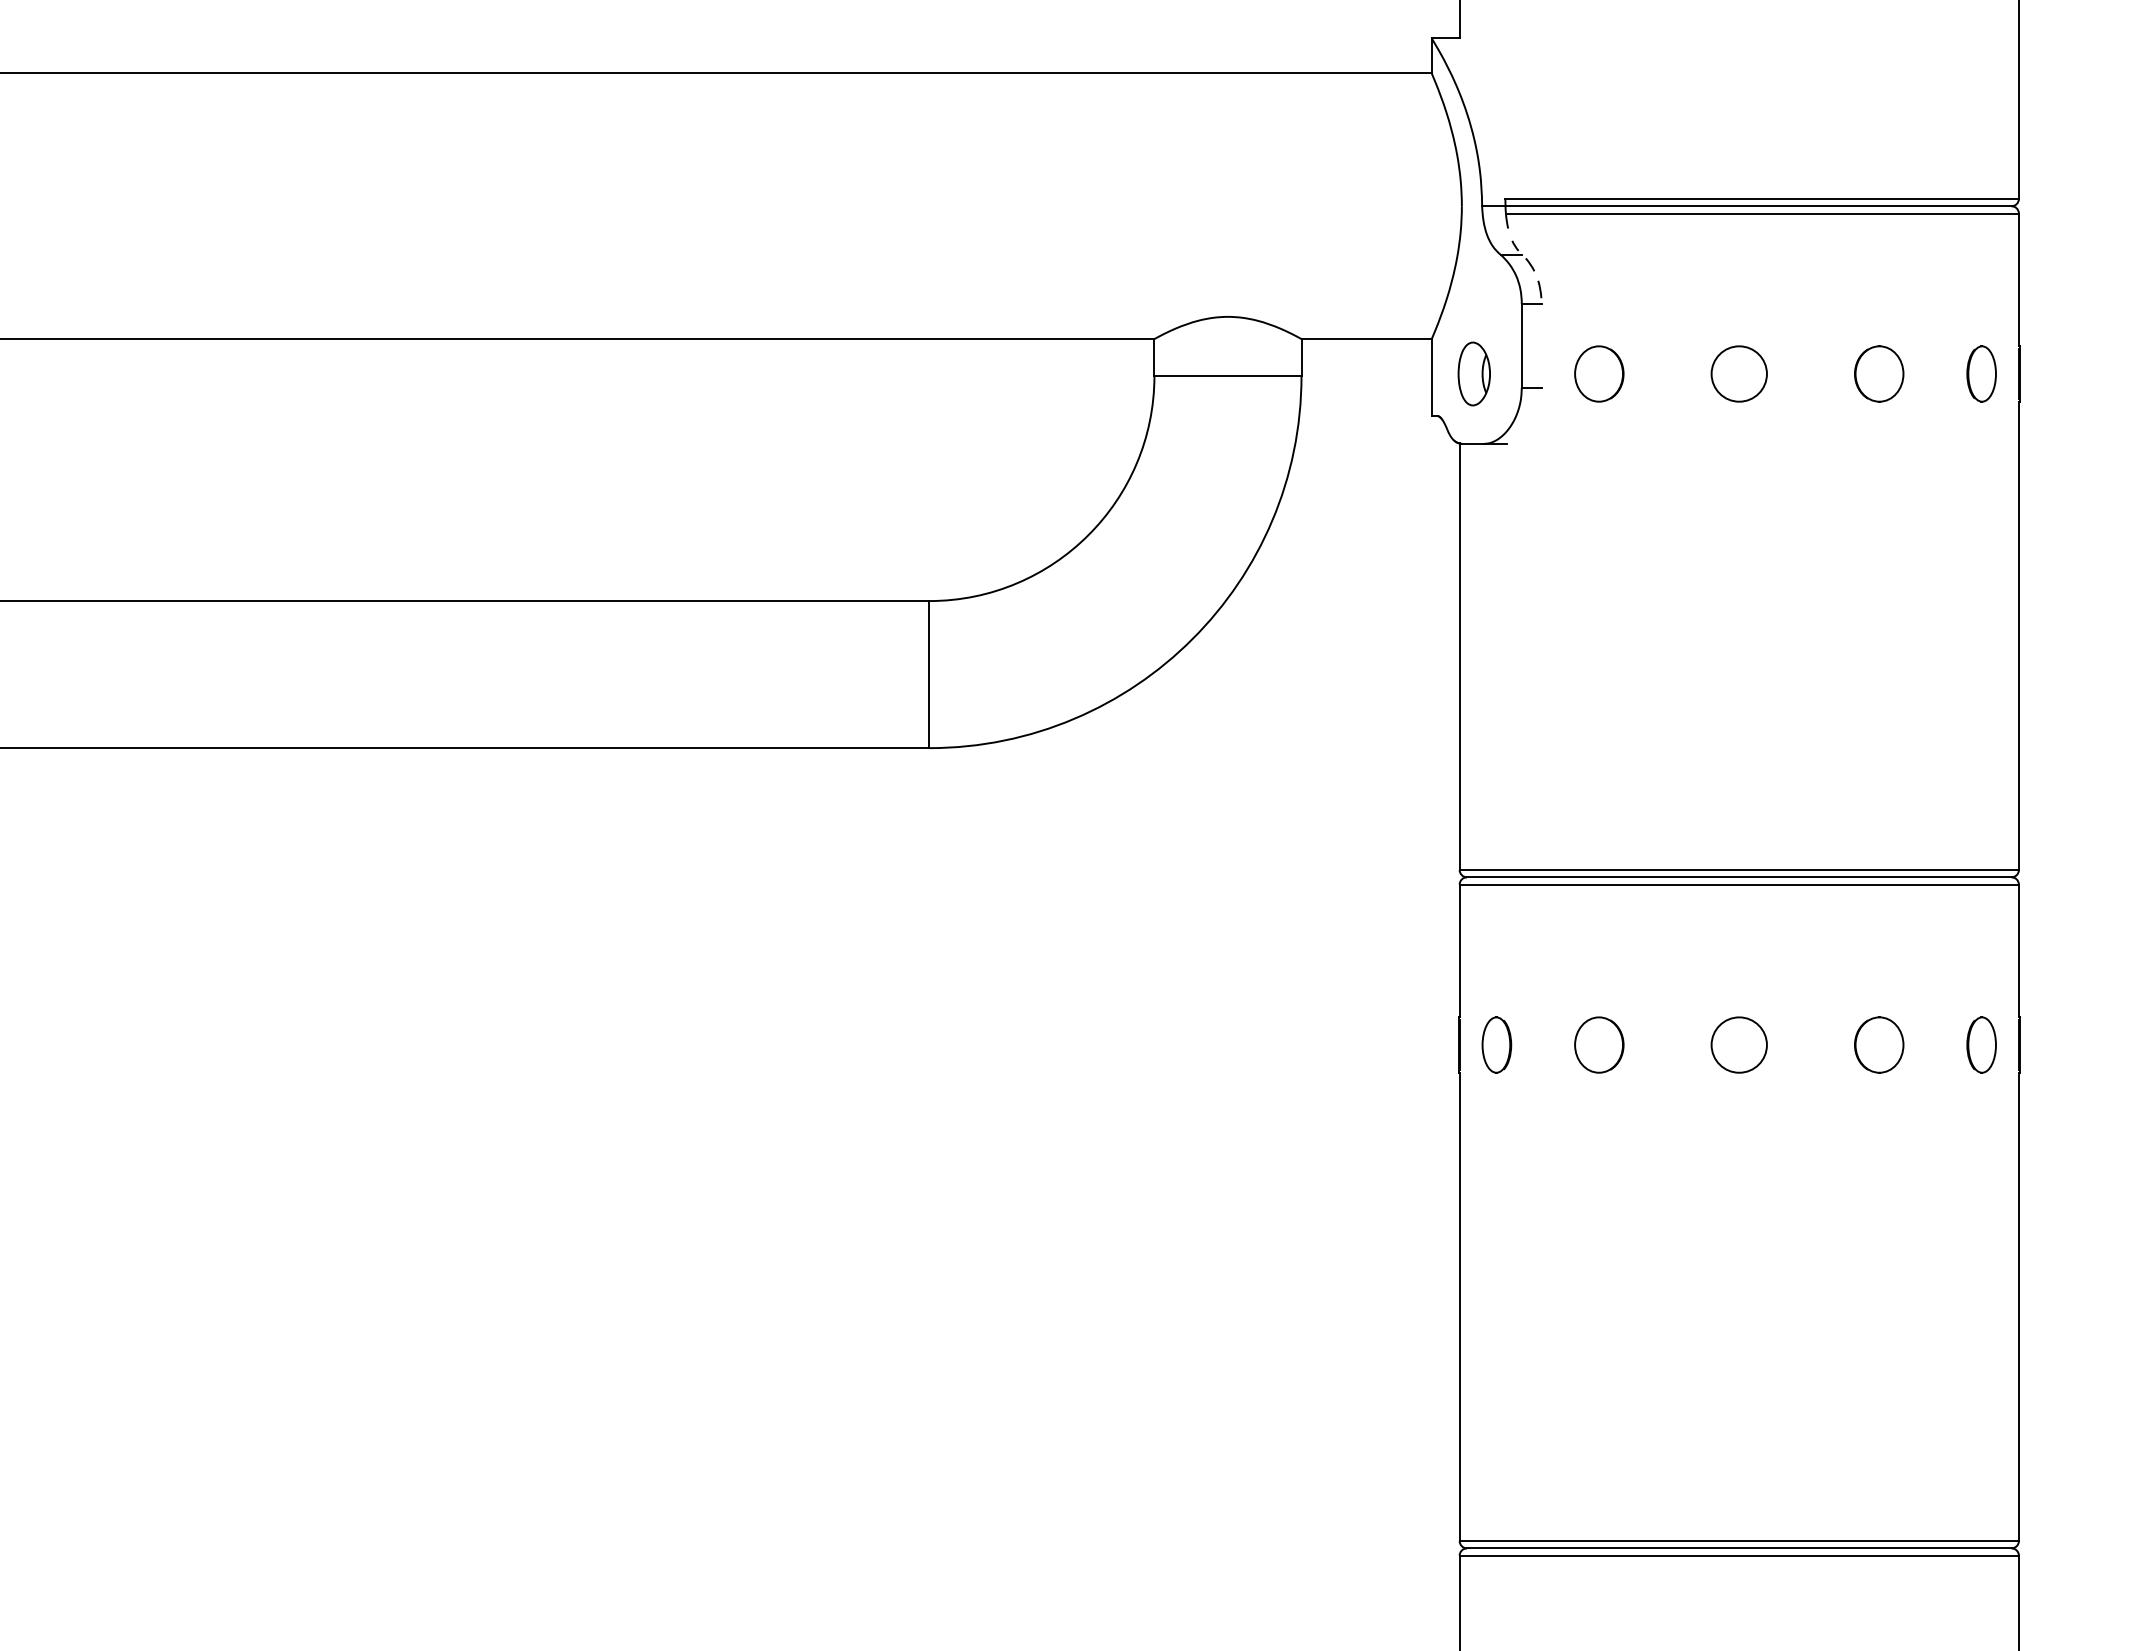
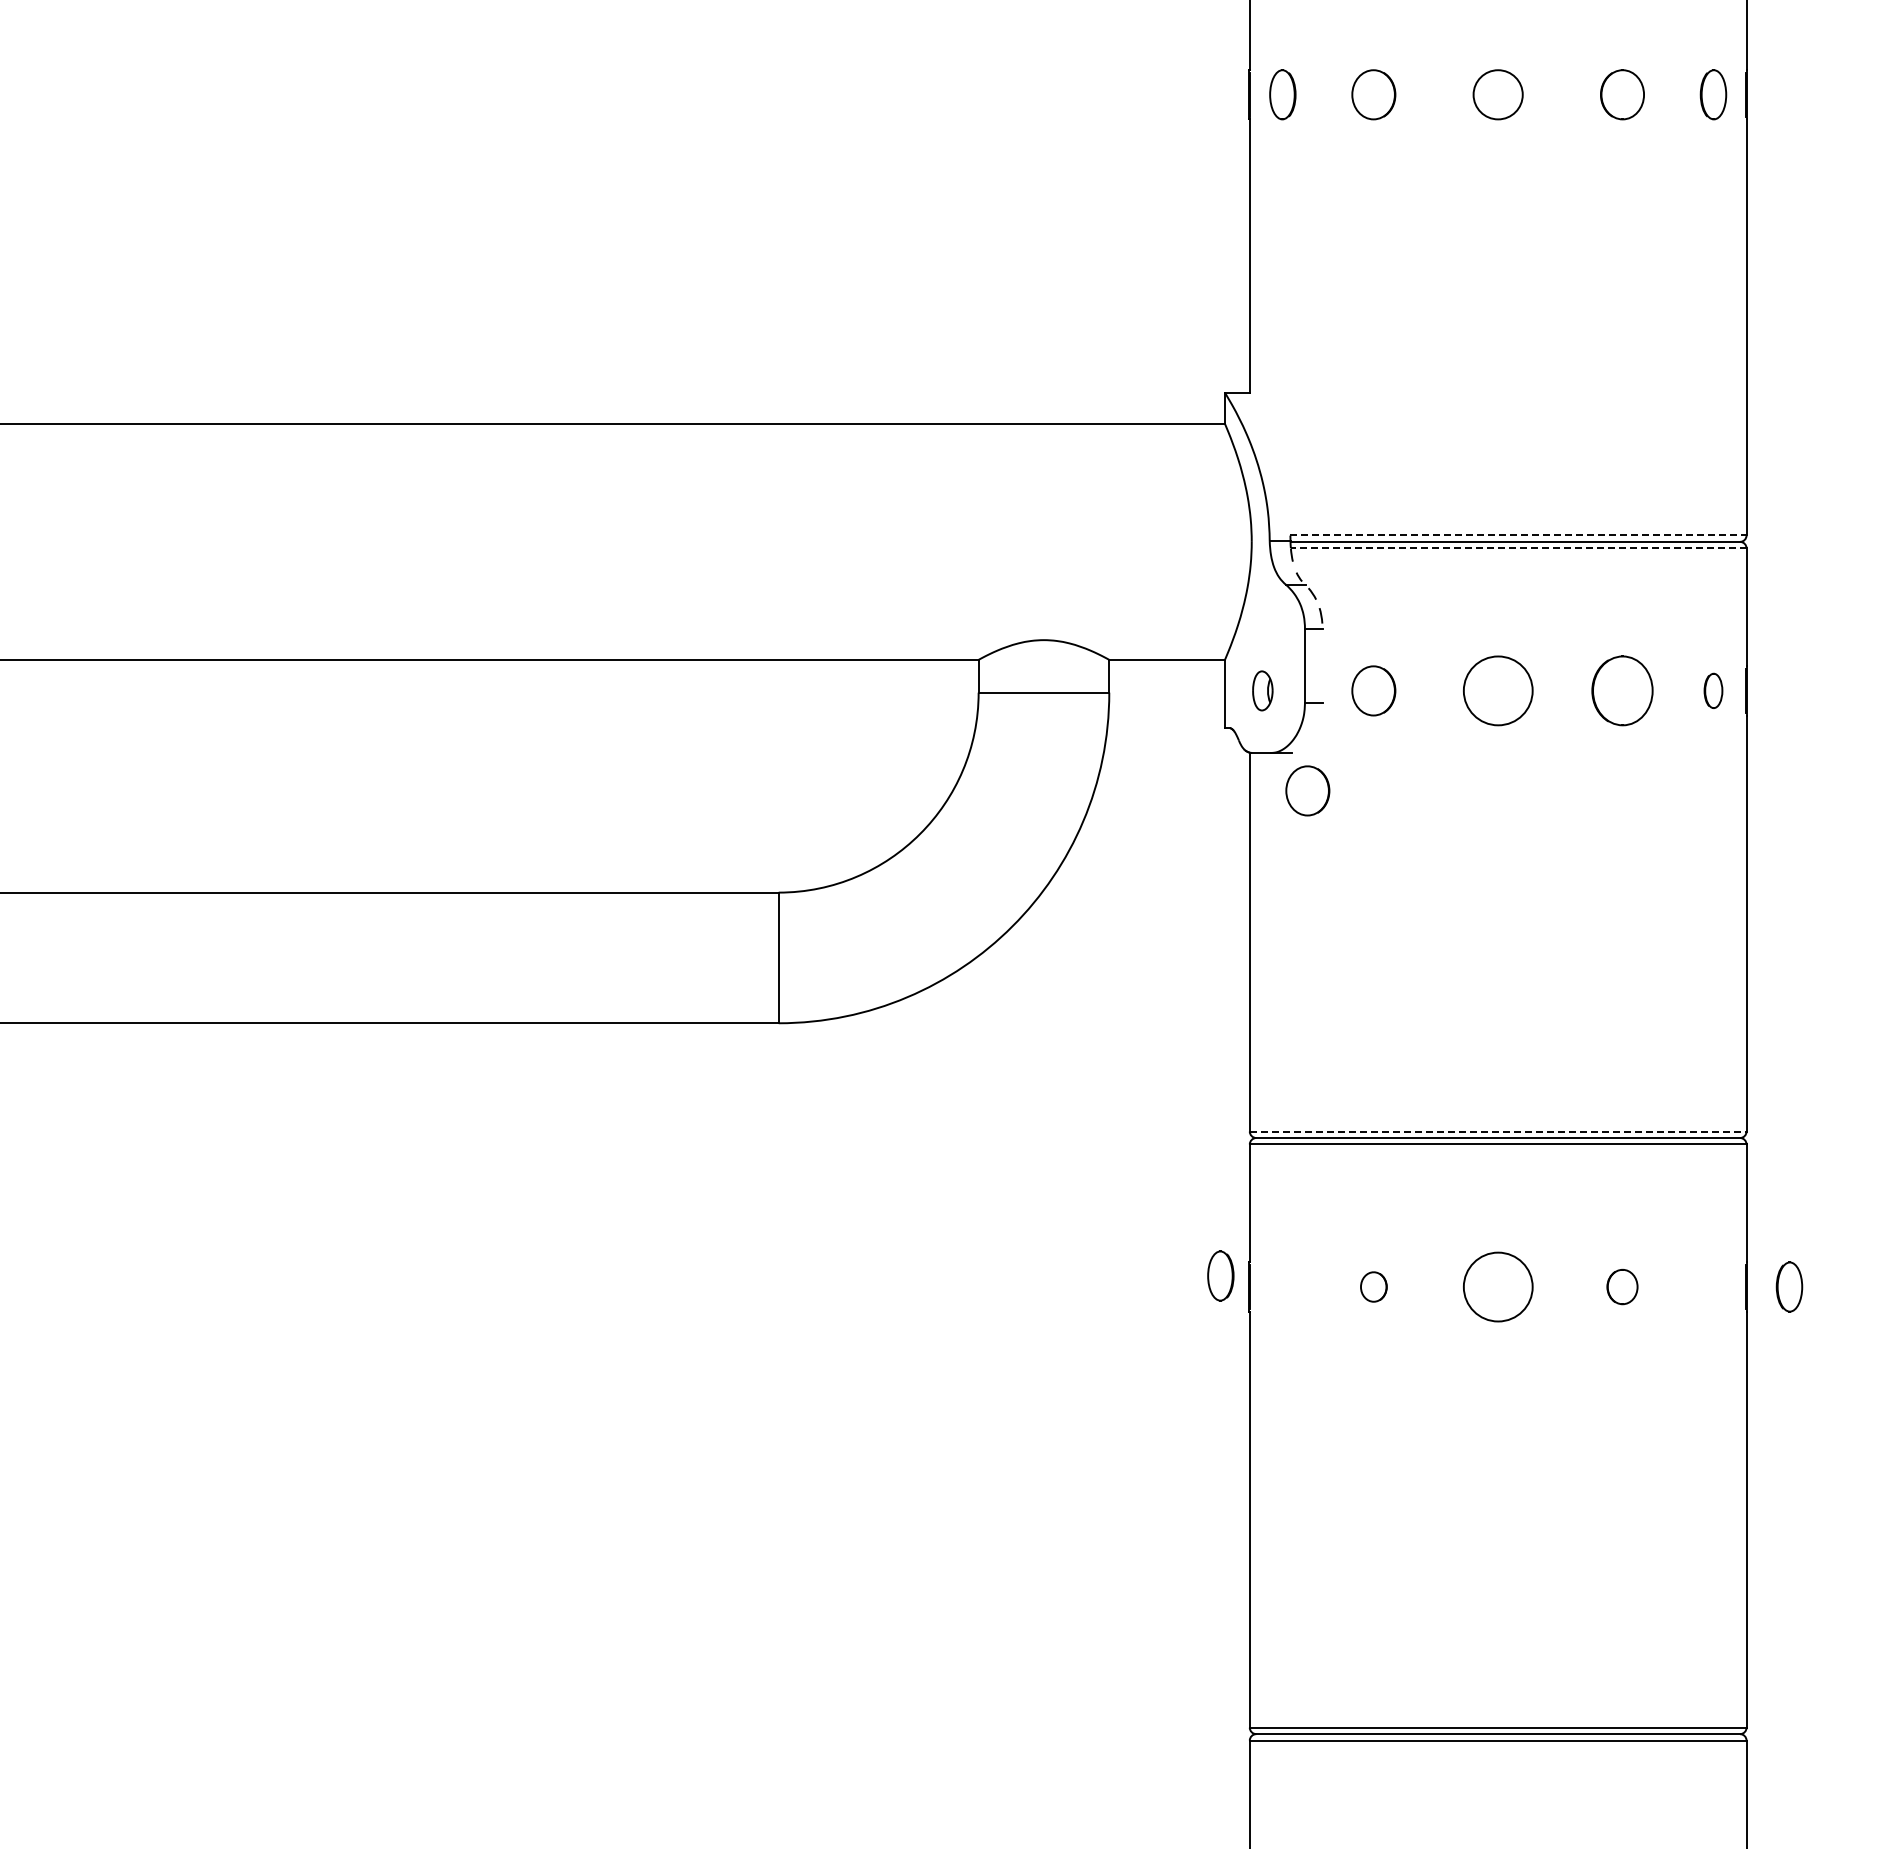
line: (1762, 199) -> (1518, 535), solid -> dashed
line: (1762, 213) -> (1518, 548), solid -> dashed
part: (1473, 373) -> (1262, 690), size x0.7
circle: (1738, 373) -> (1497, 690), size x1.4
part: (1879, 373) -> (1622, 690), size x1.4
part: (1981, 373) -> (1713, 690), size x0.7
part: (1524, 486) -> (1307, 790), added
line: (1739, 869) -> (1498, 1131), solid -> dashed
part: (1496, 1044) -> (1220, 1275), moved
part: (1598, 1044) -> (1373, 1286), size x0.6
circle: (1738, 1044) -> (1497, 1286), size x1.4
part: (1879, 1044) -> (1622, 1286), size x0.7
part: (1981, 1044) -> (1789, 1286), moved

